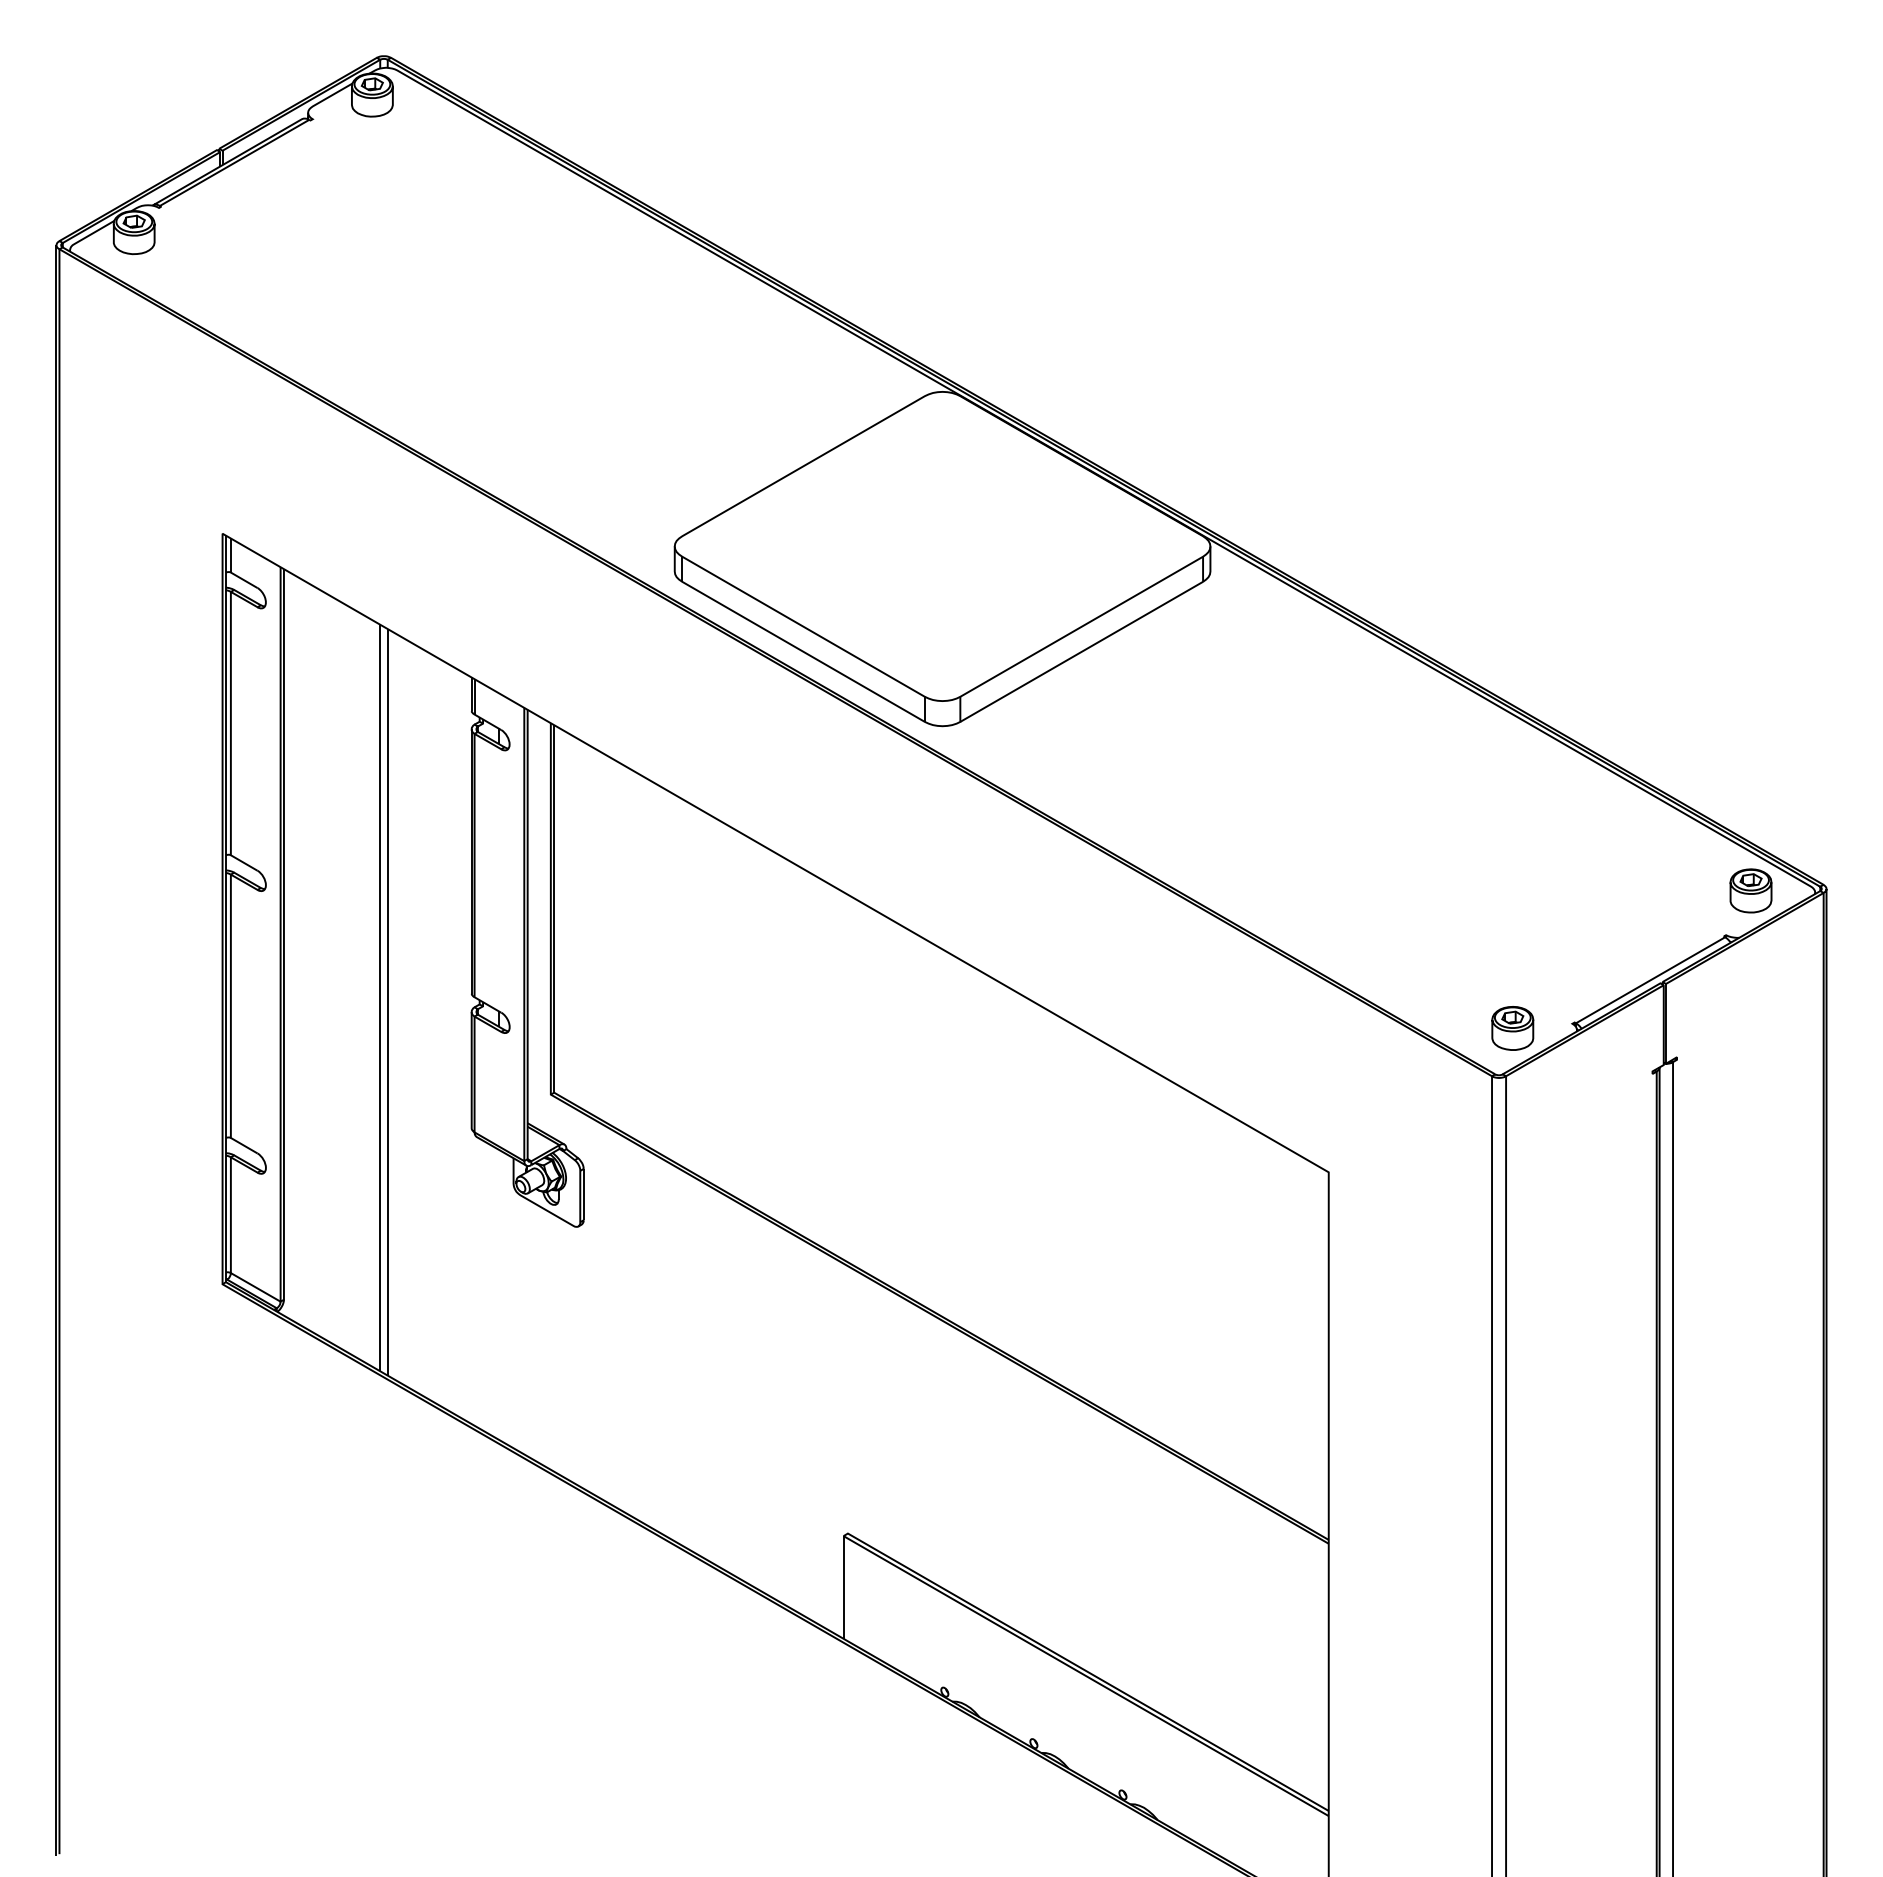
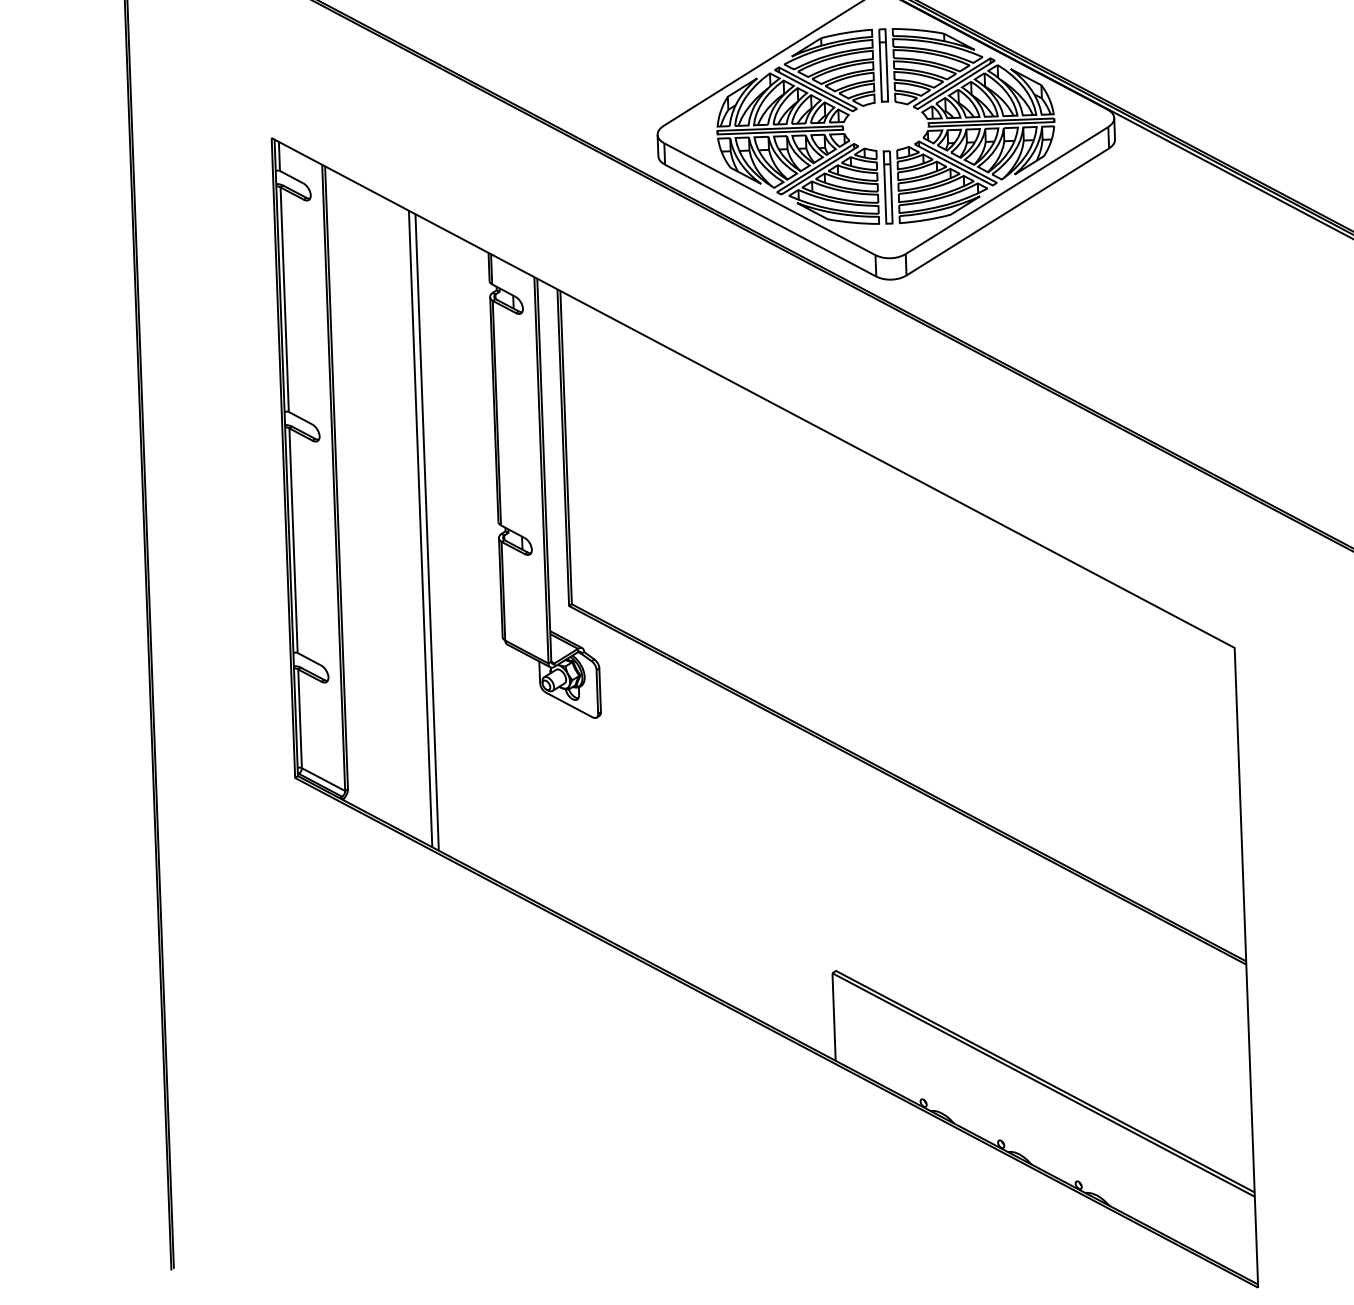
part: (942, 518) -> (884, 102), added

